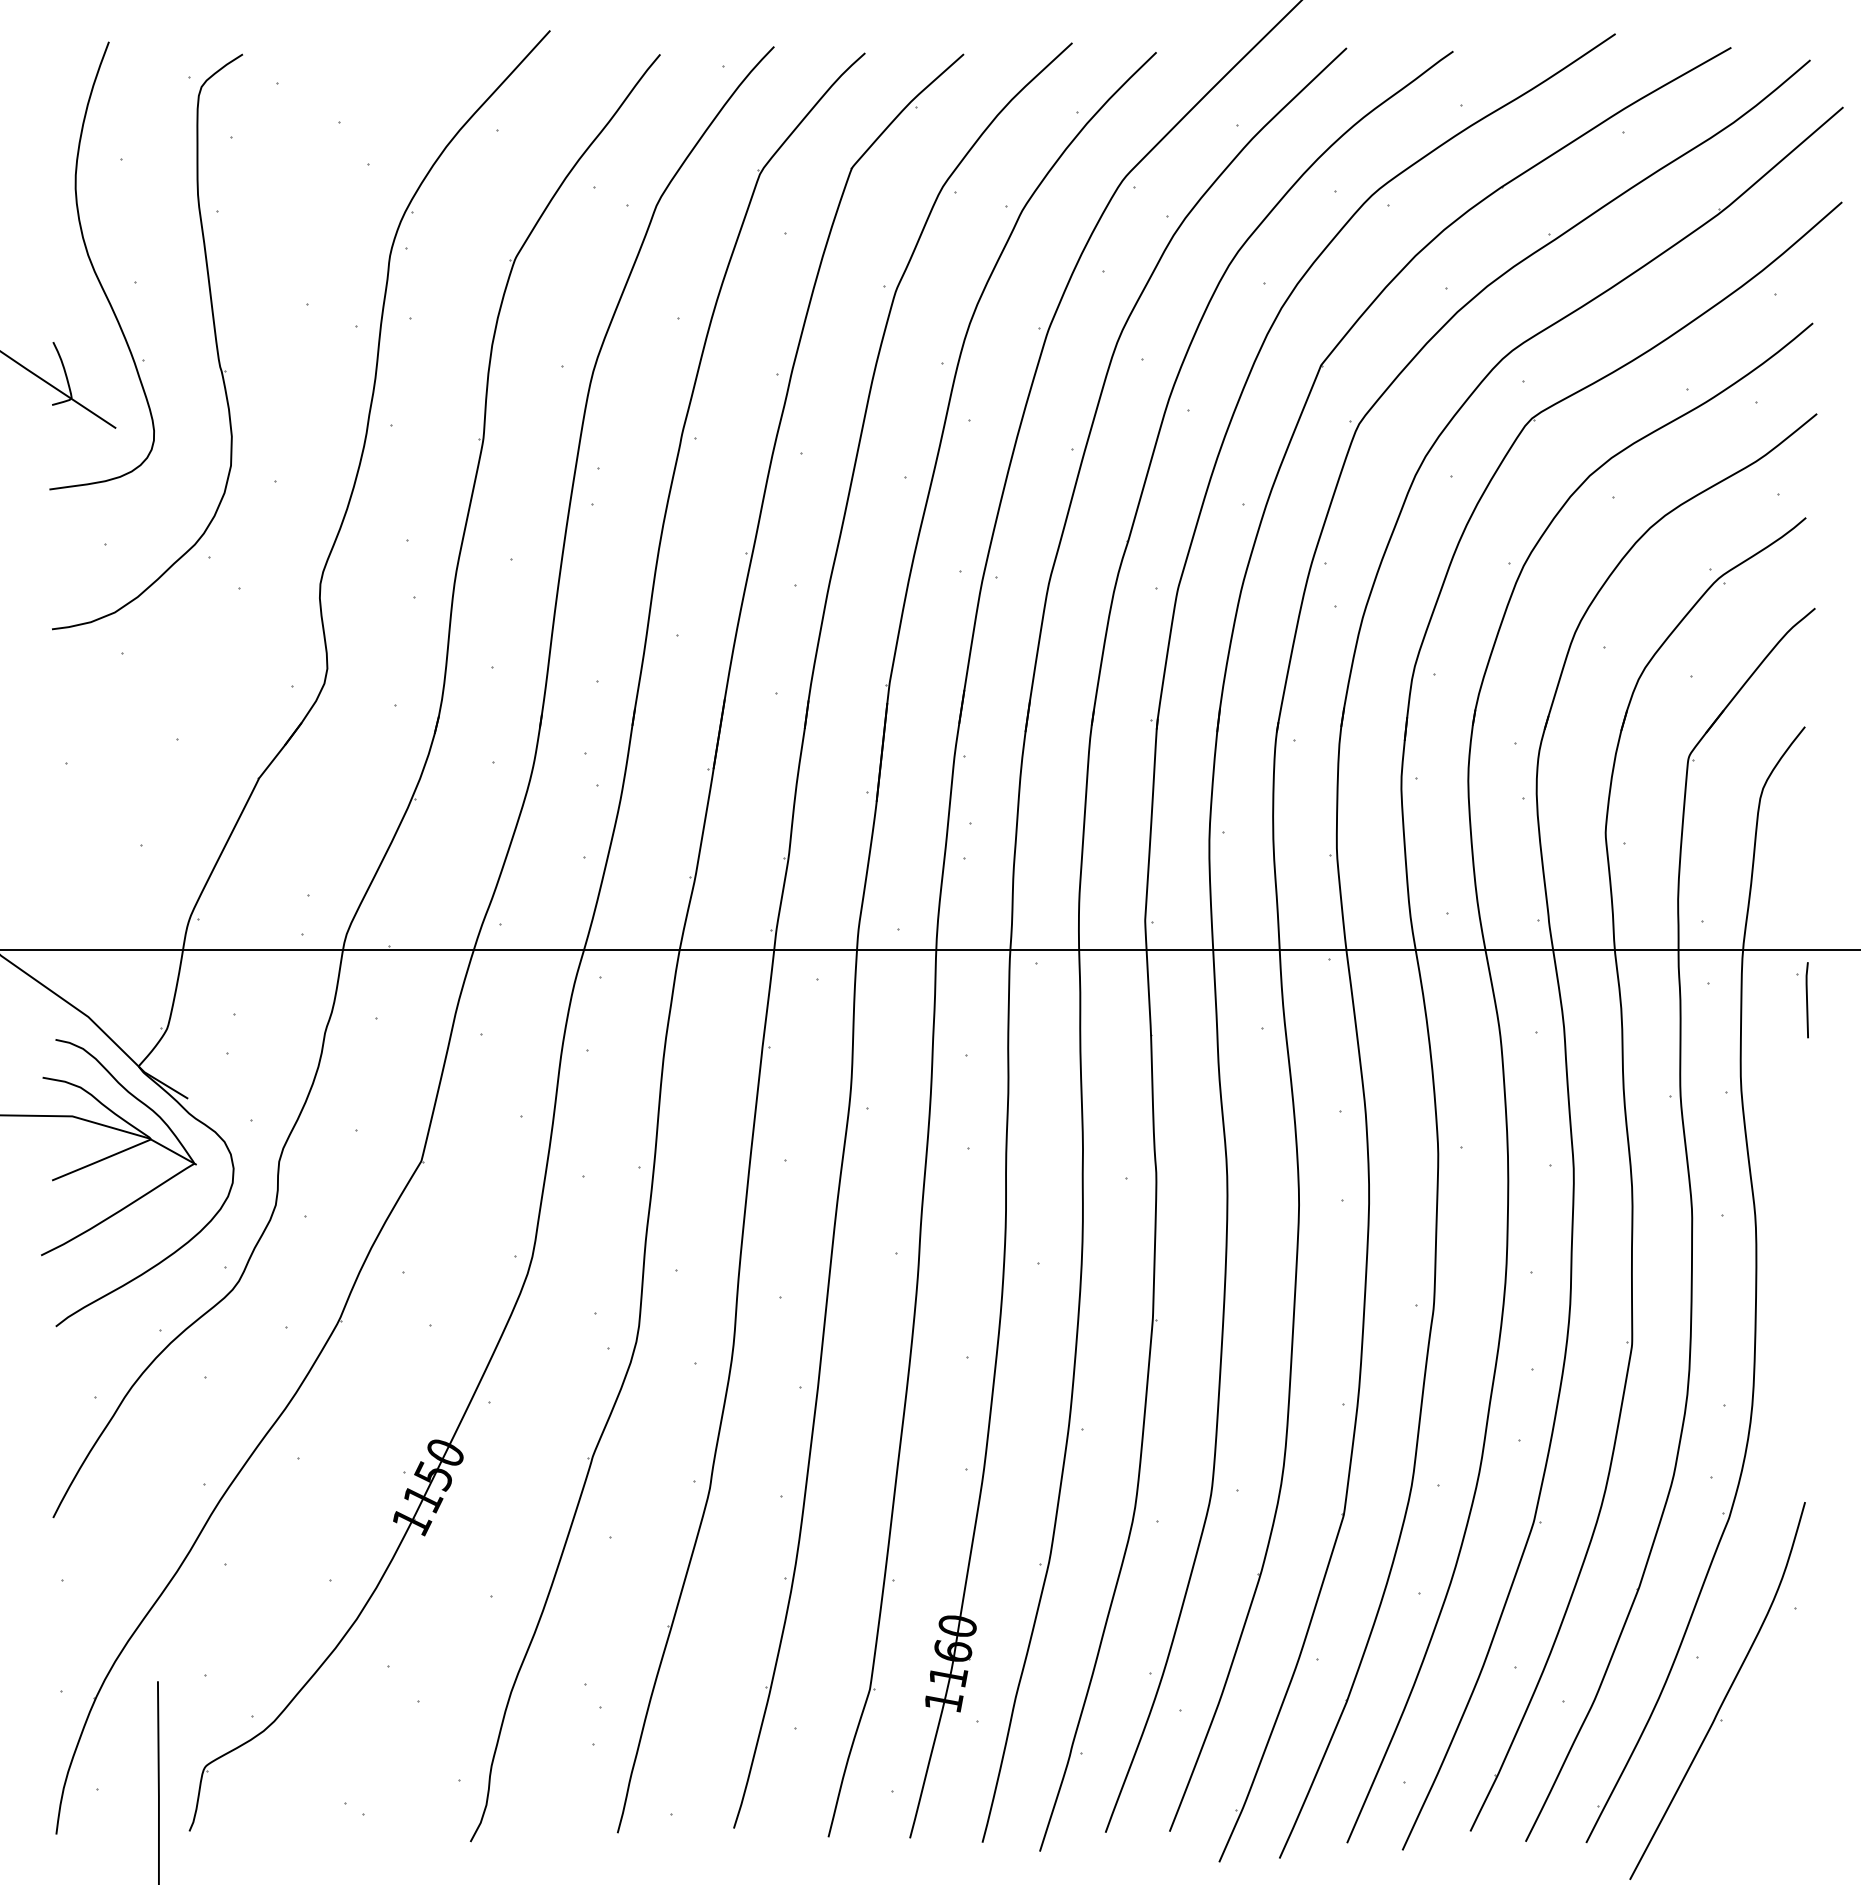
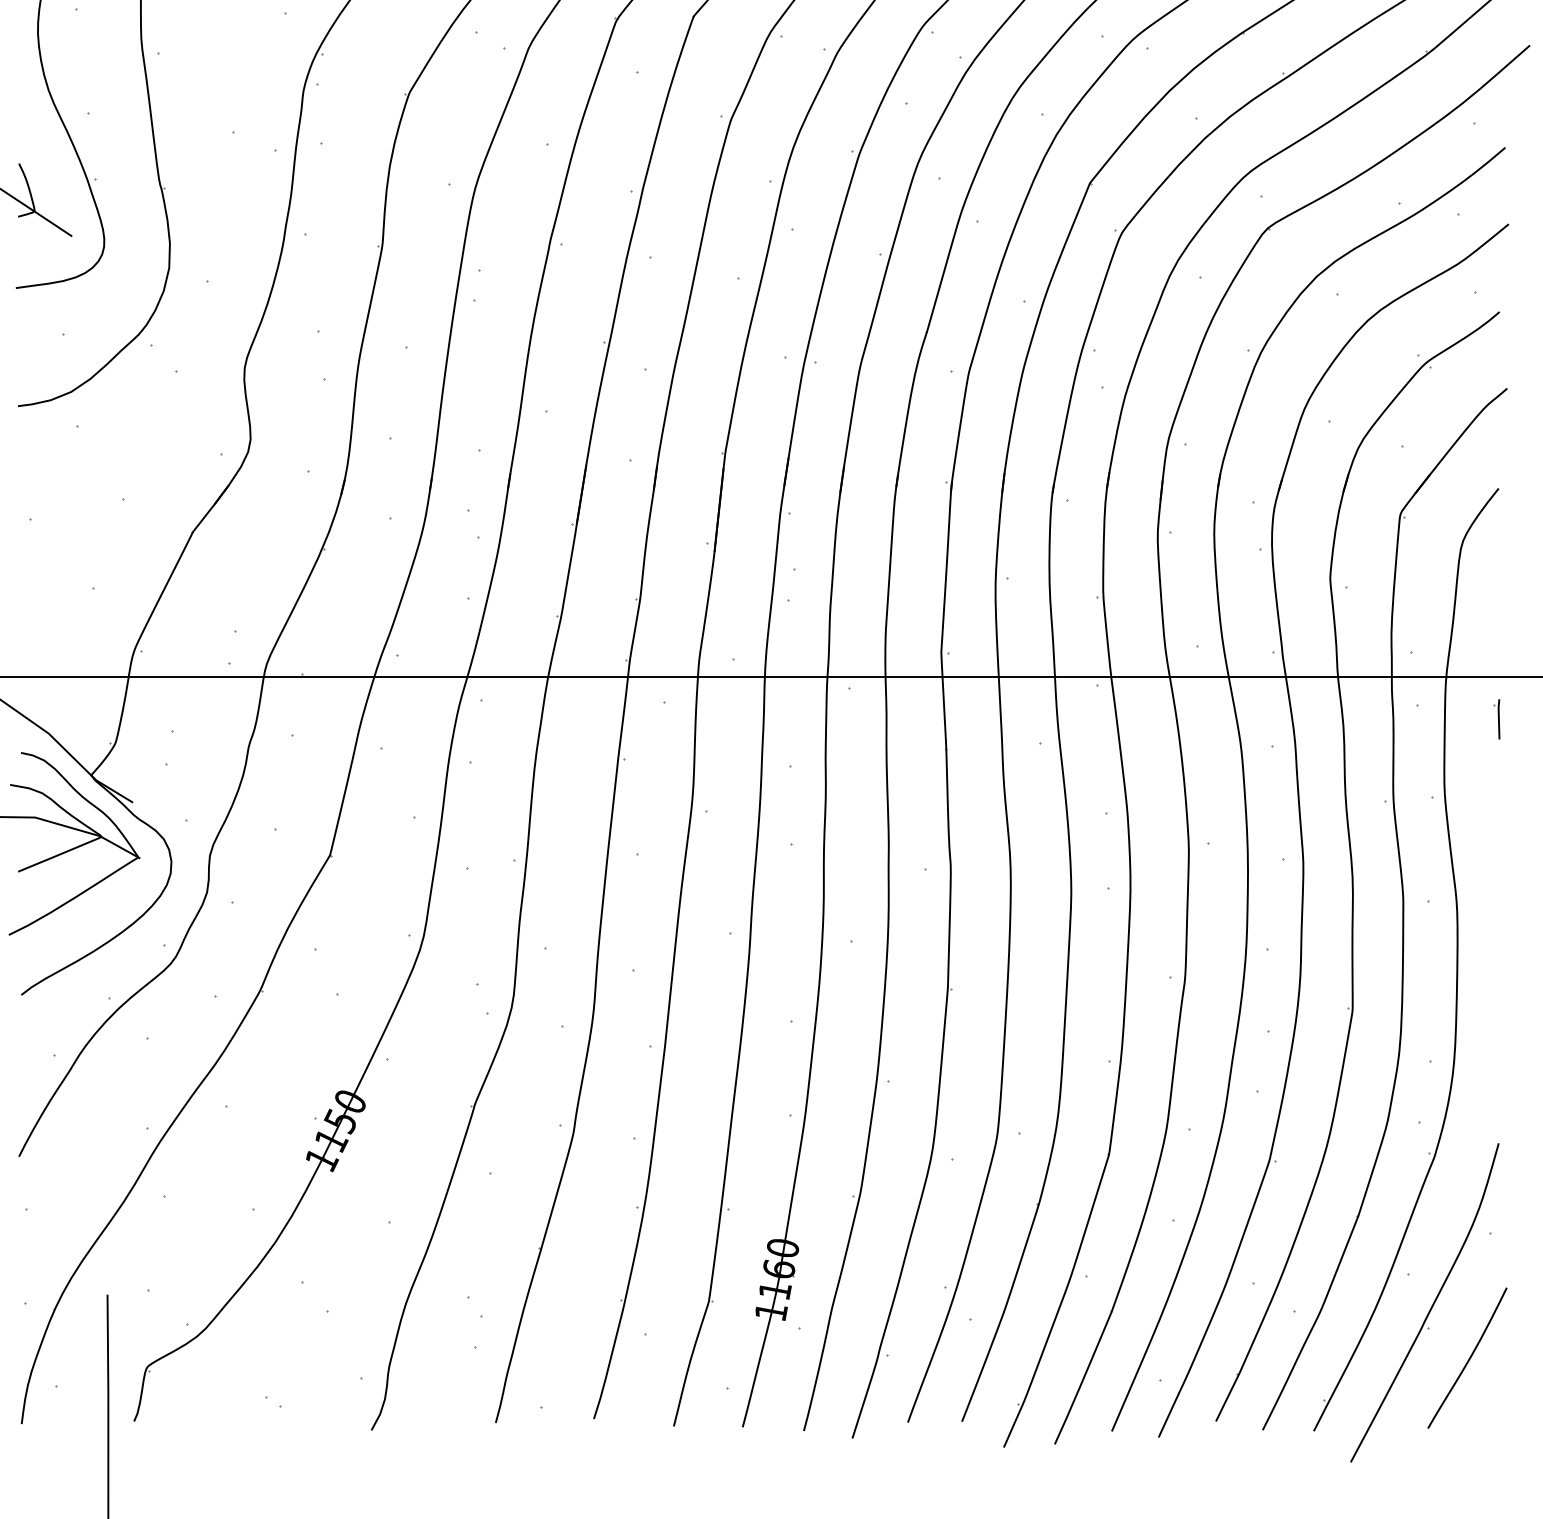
part: (1802, 999) -> (1496, 718), size x0.62
curve: (1769, 1757) -> (1468, 1359), added

